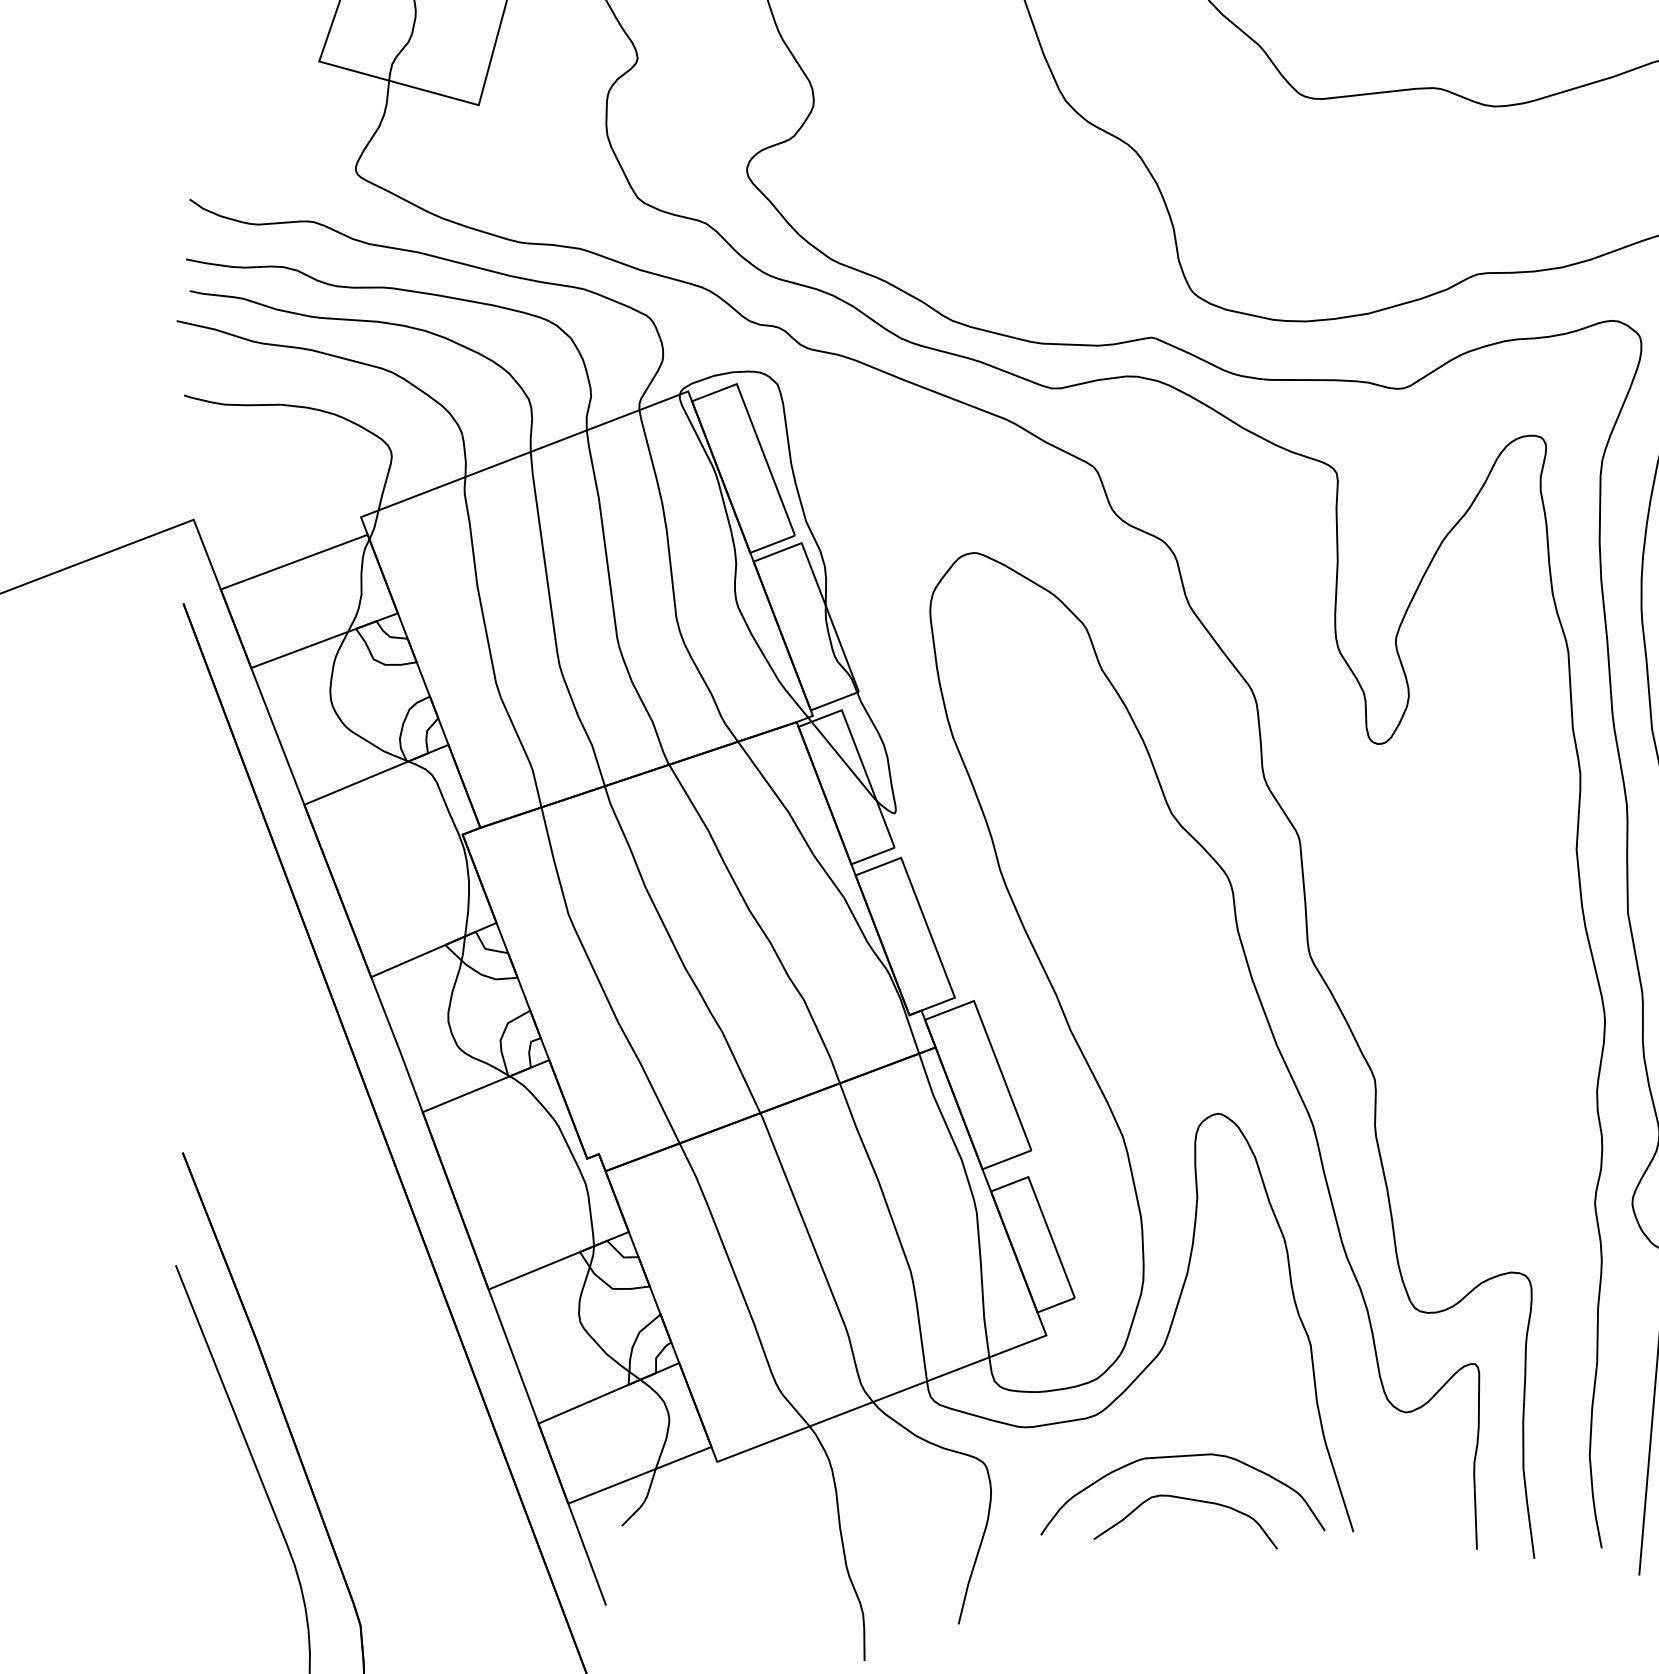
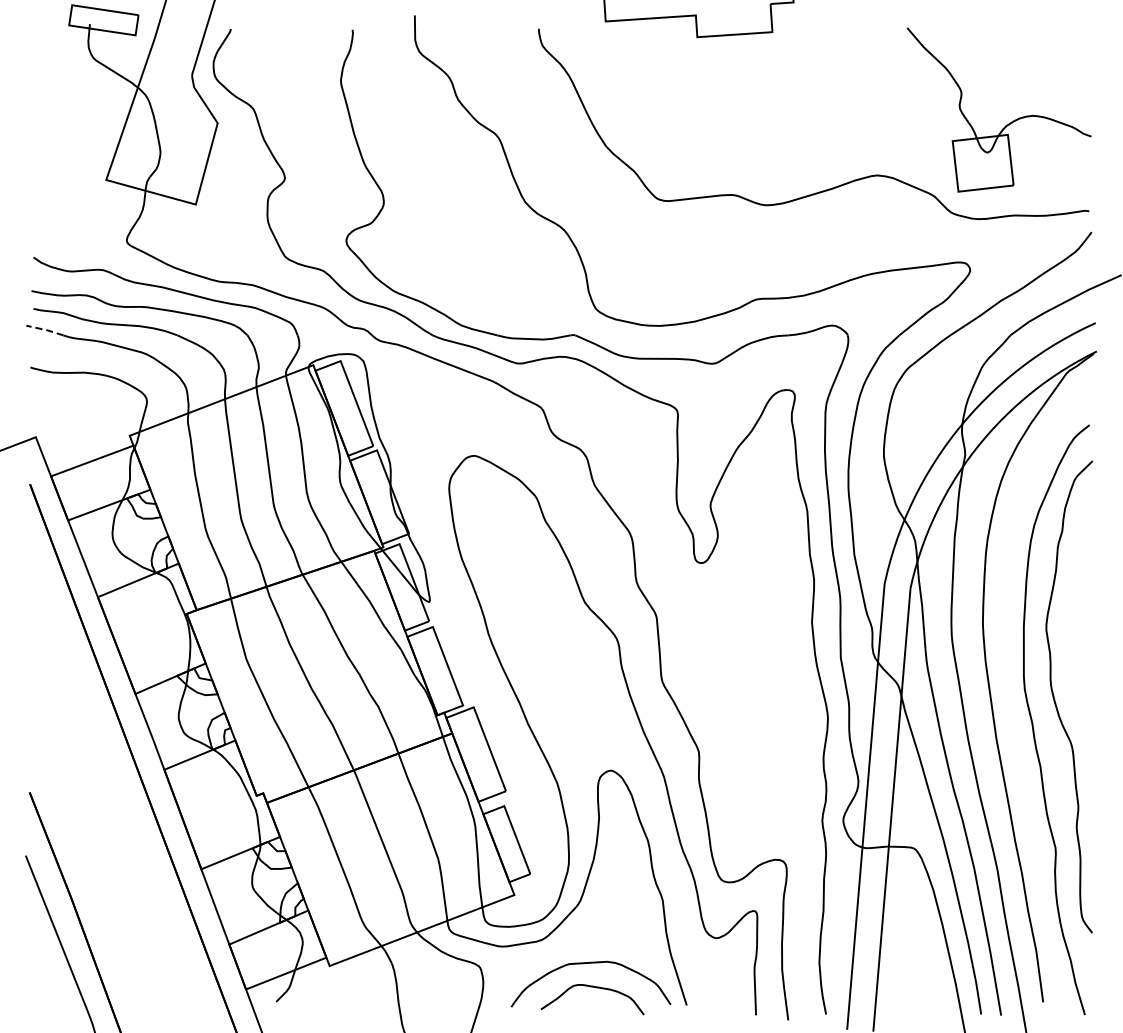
line: (210, 327) -> (45, 329), solid -> dashed

